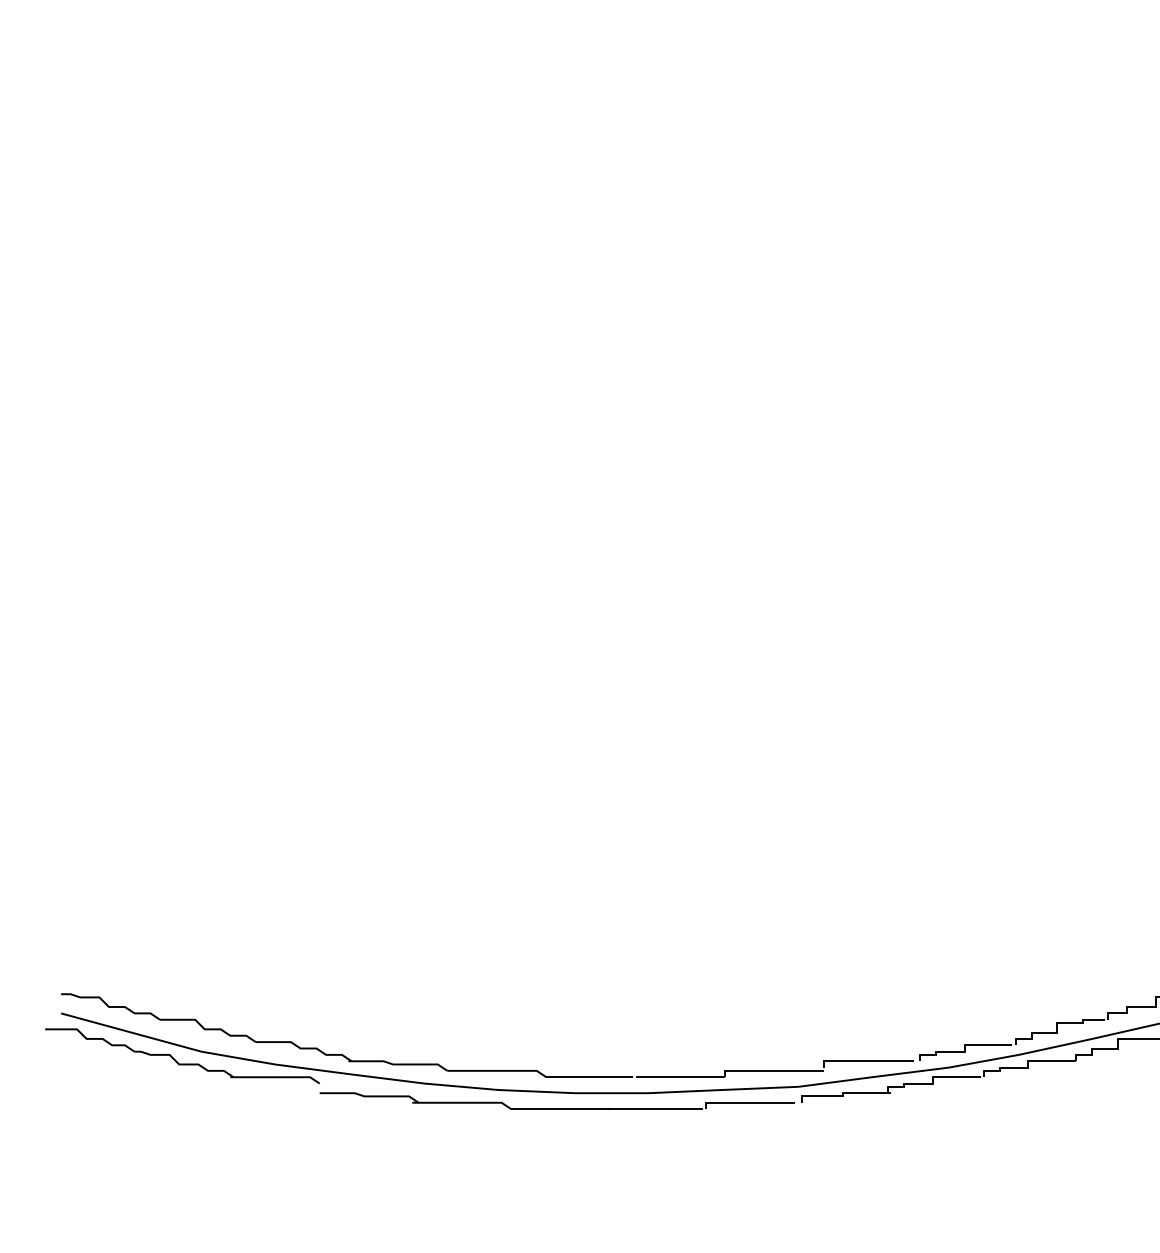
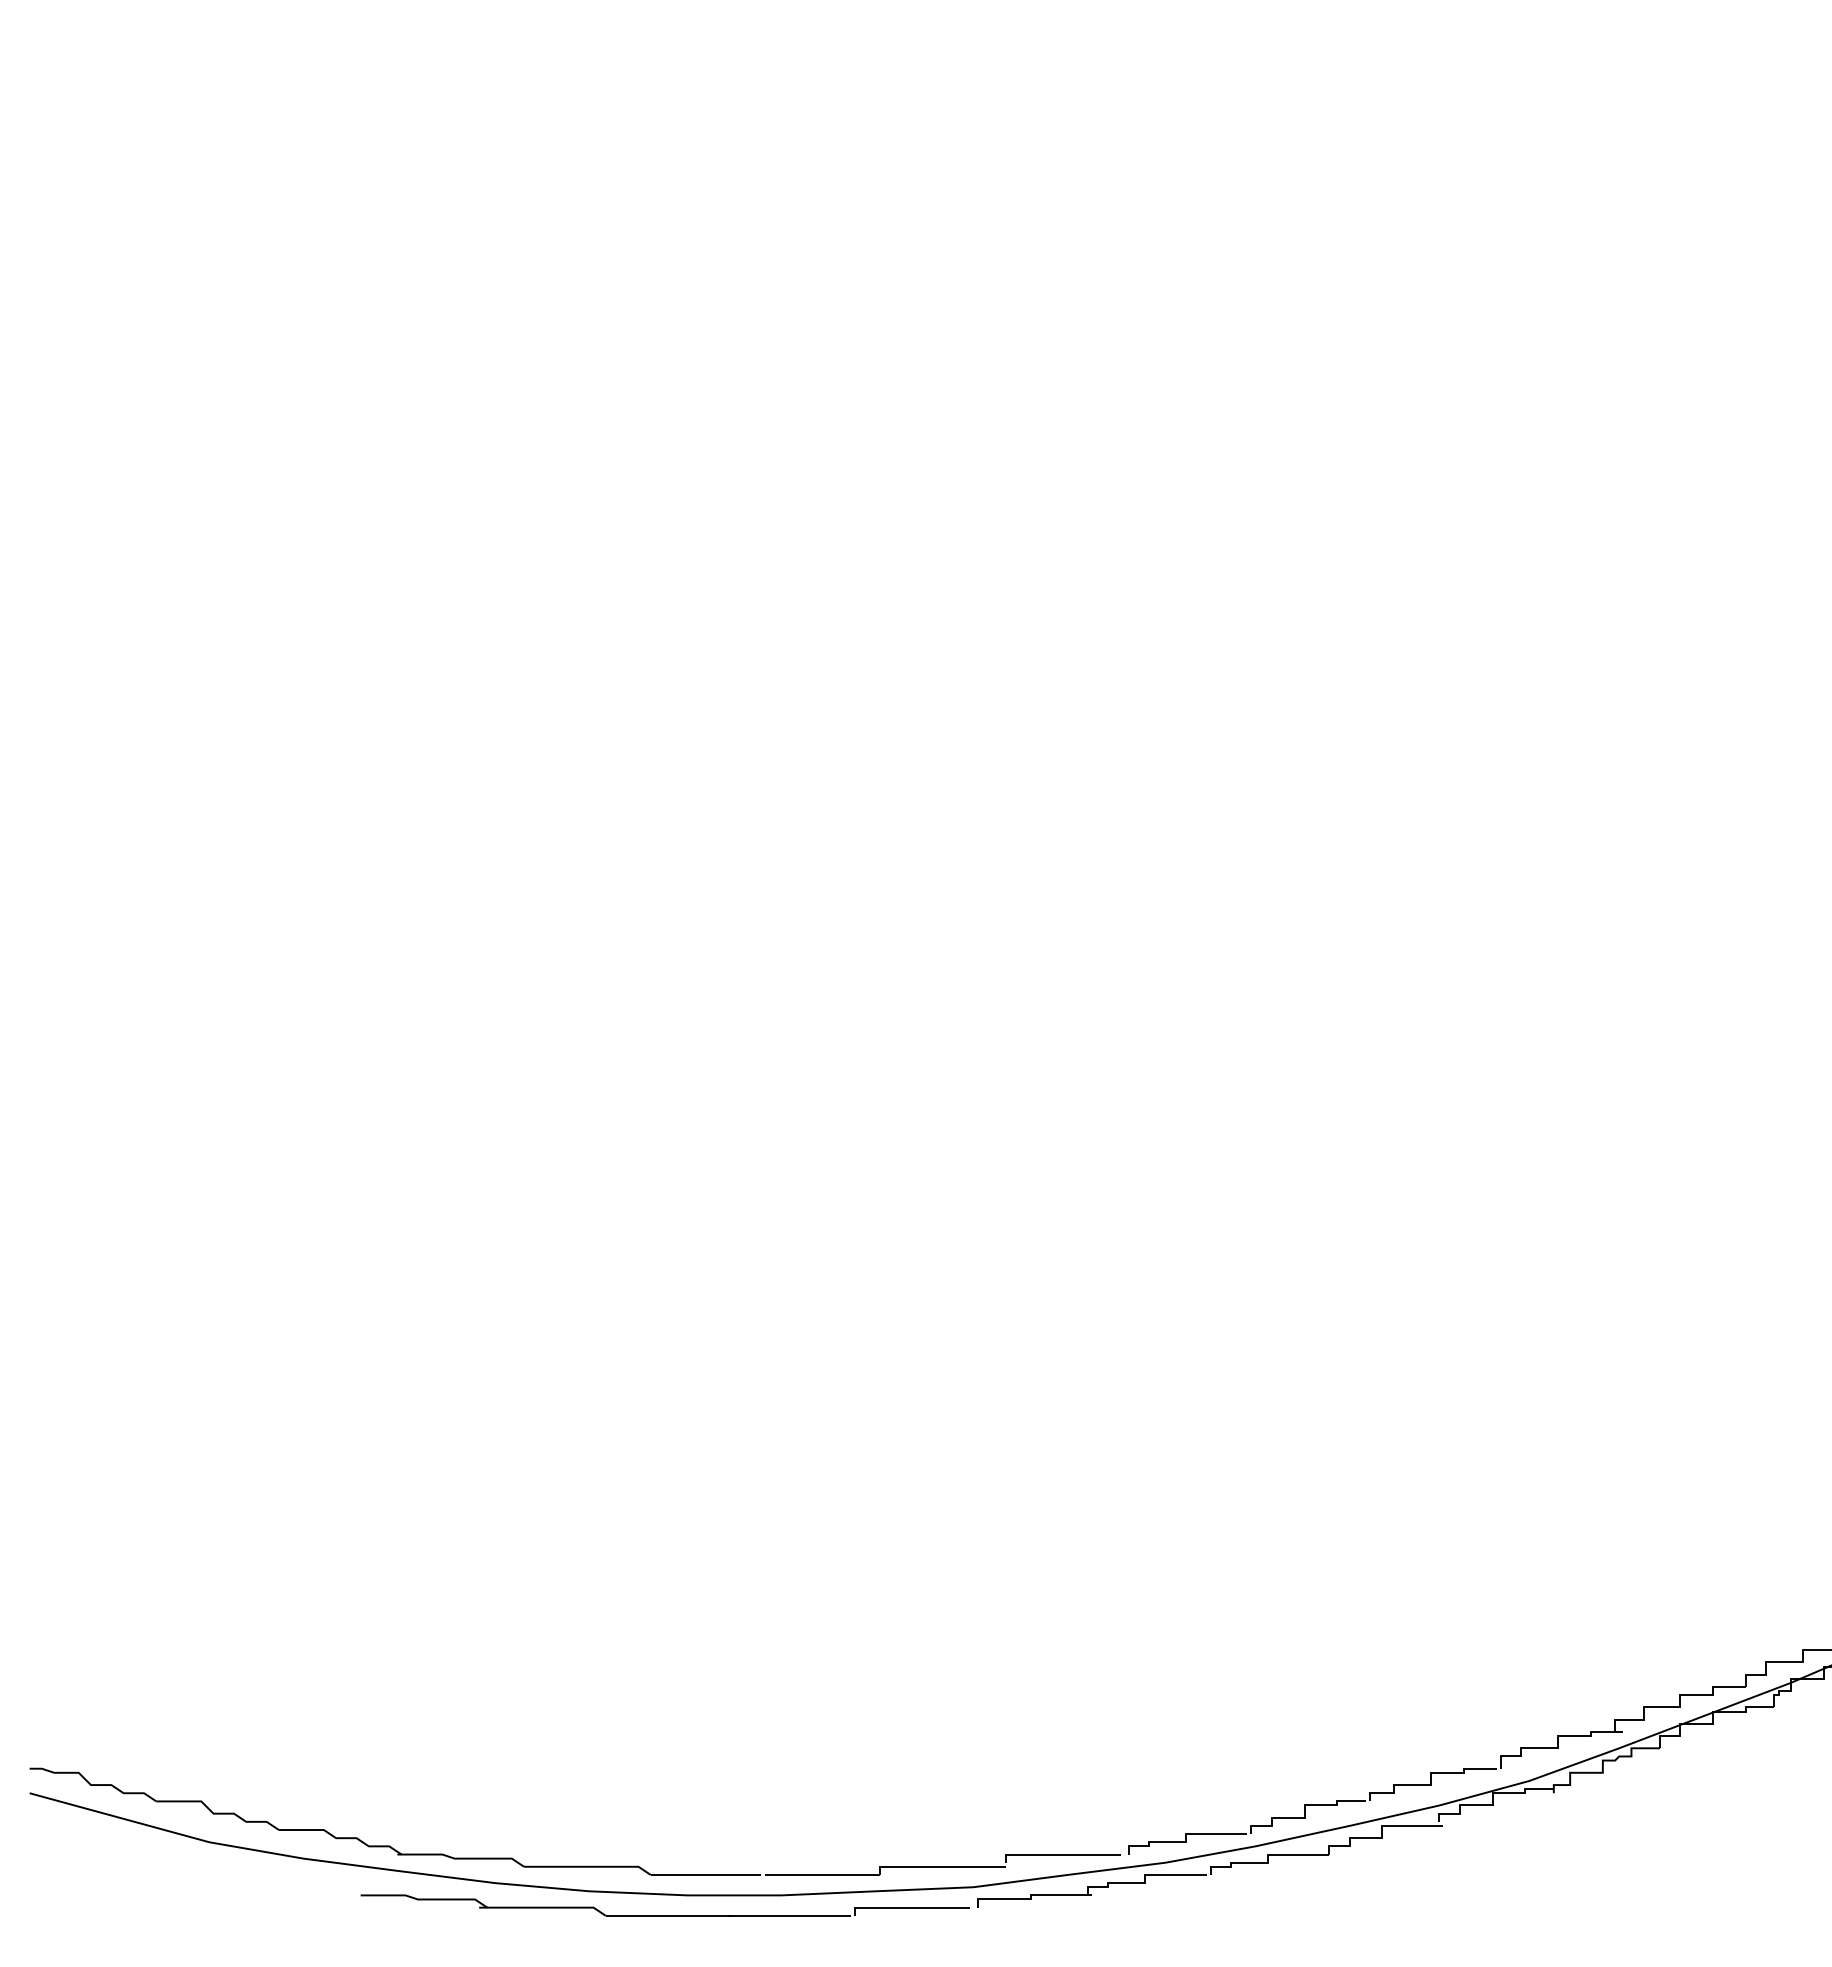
part: (176, 1060) -> (177, 1853), removed

